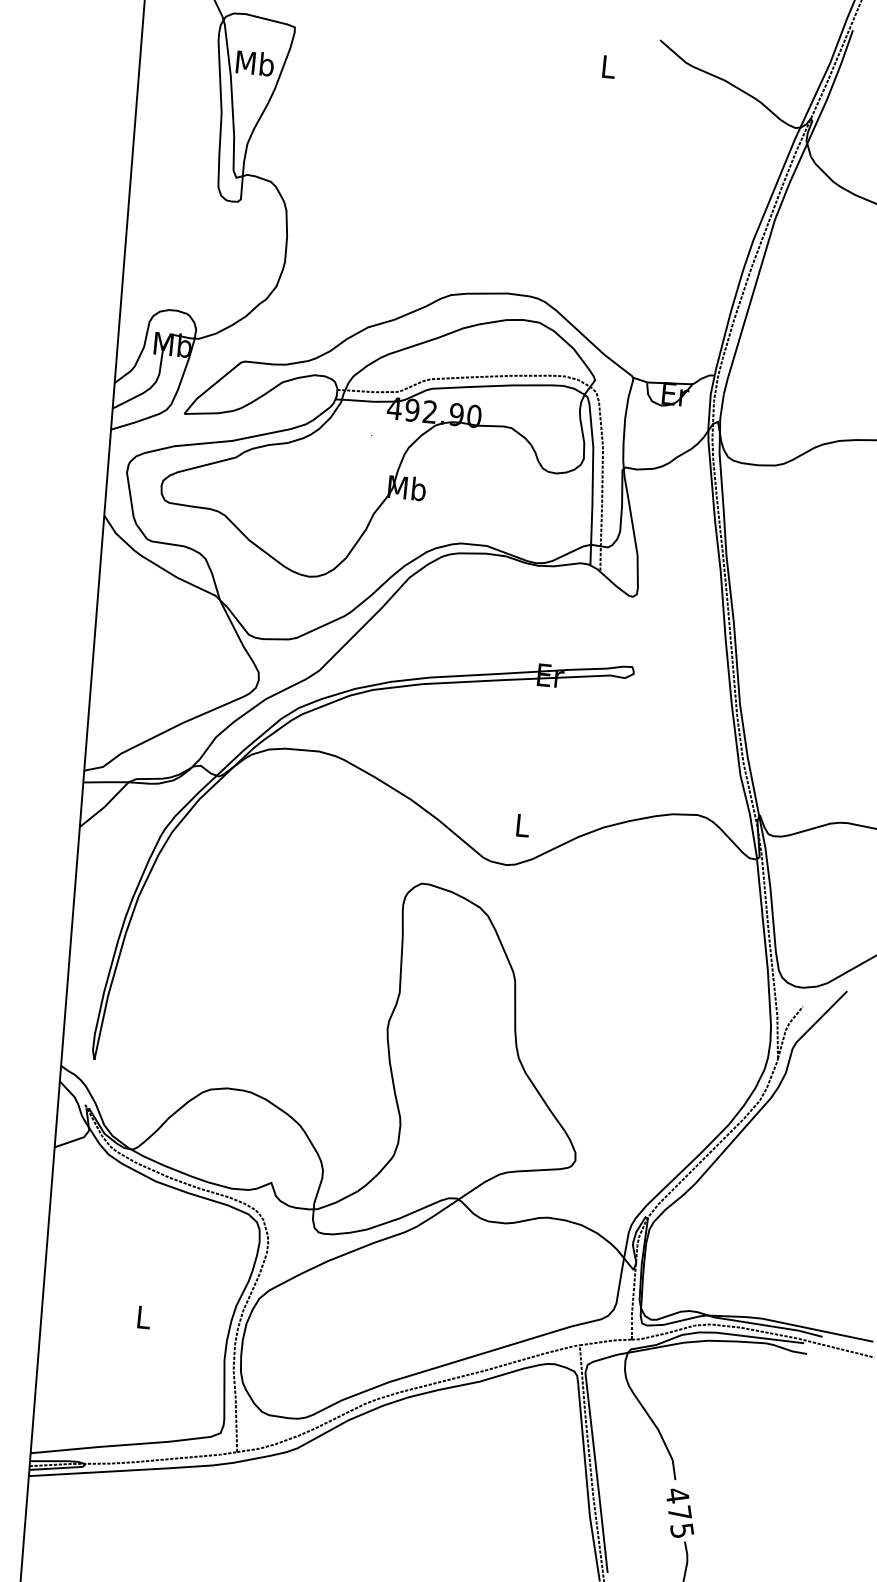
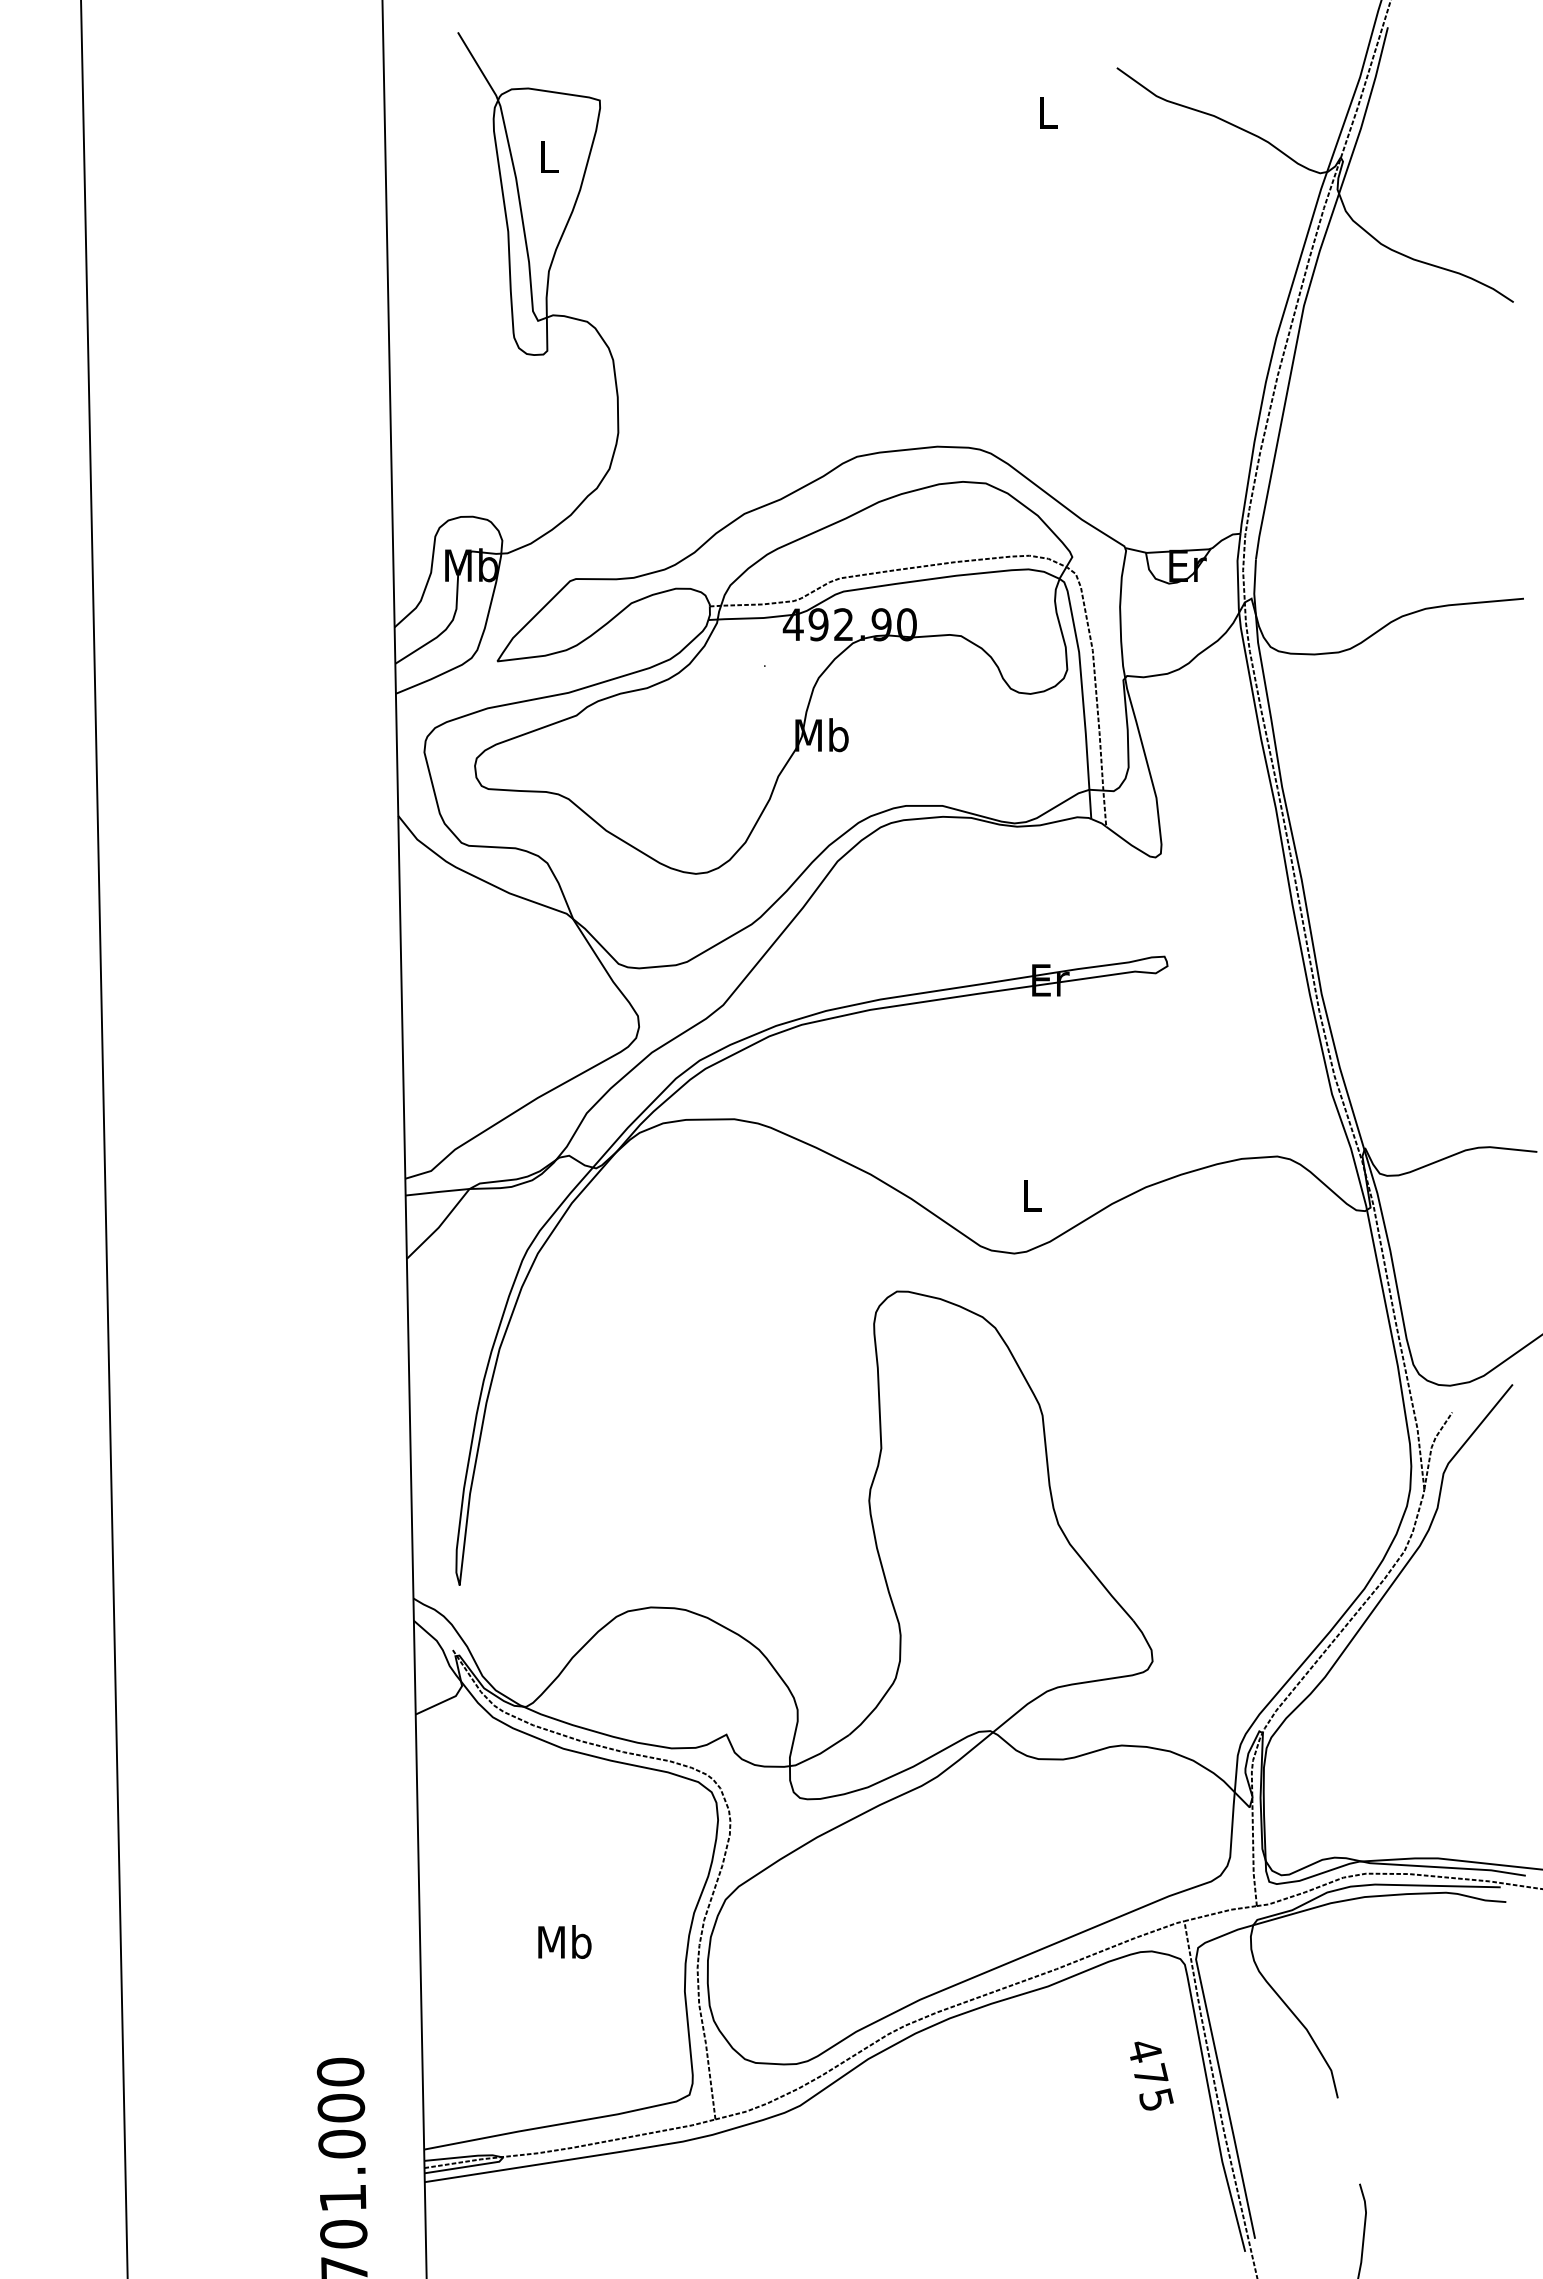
text: (255, 63) -> (548, 156), Mb -> L
text: (143, 1316) -> (564, 1941), L -> Mb
text: (680, 1513) -> (1151, 2075), moved

